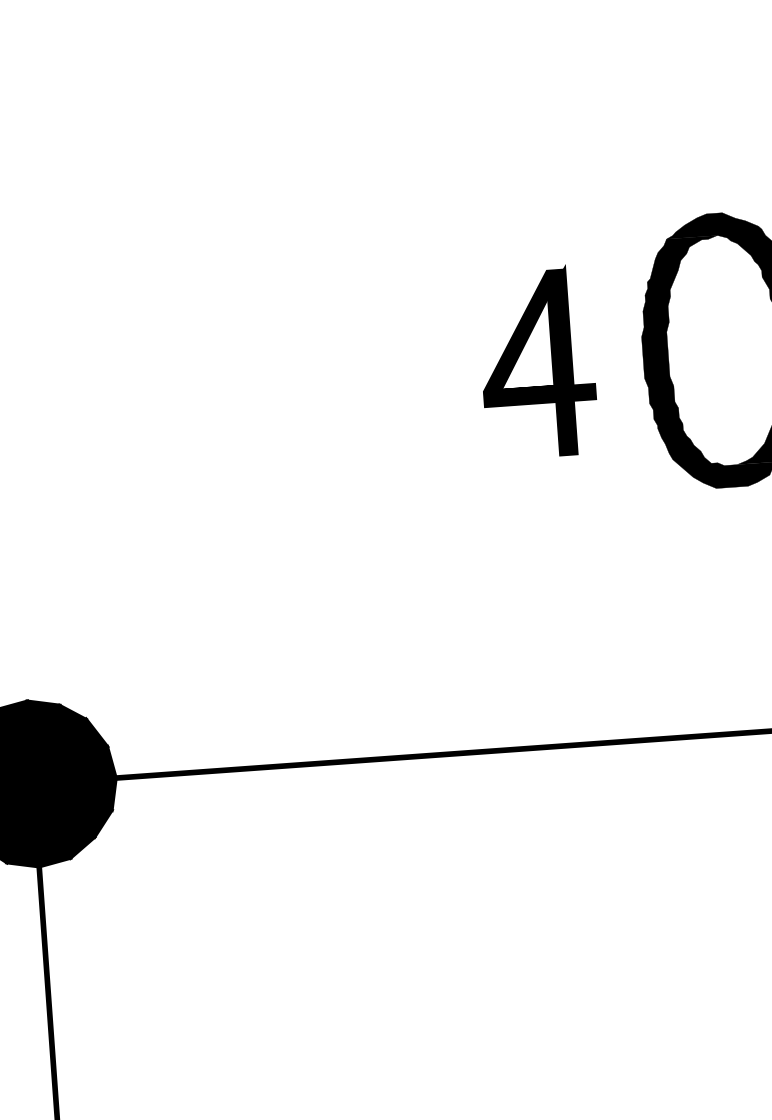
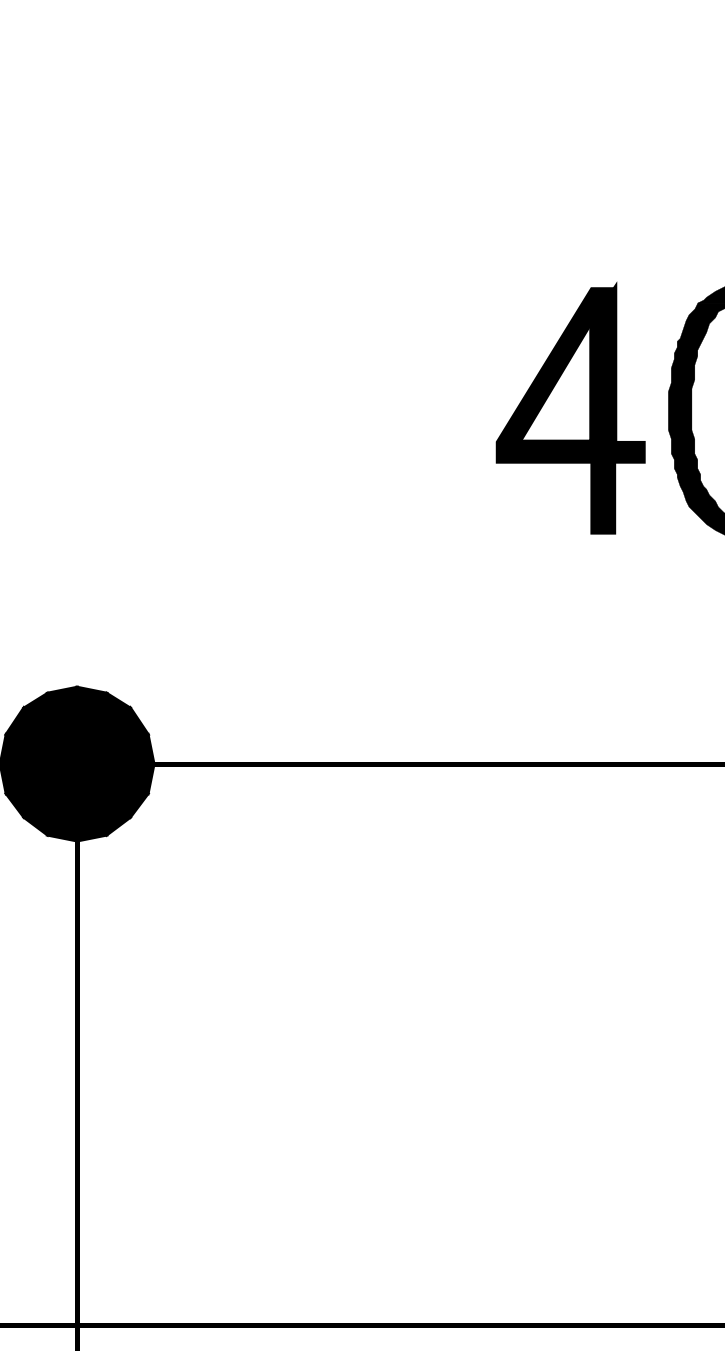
part: (537, 361) -> (570, 407), size x1.43

